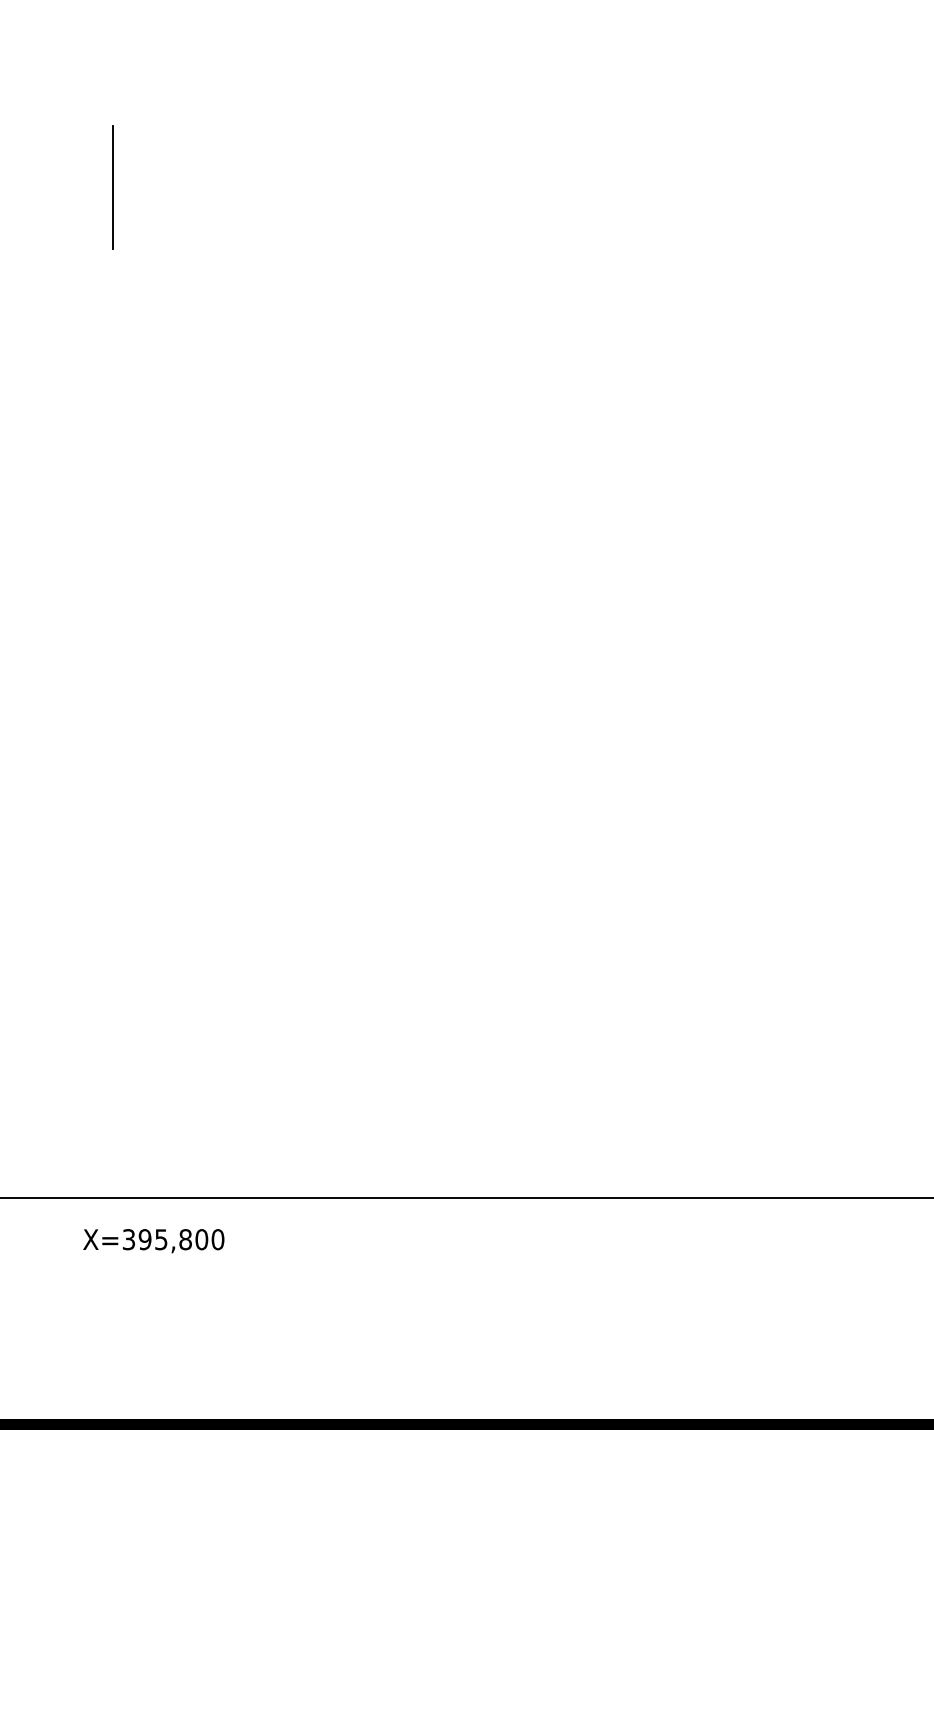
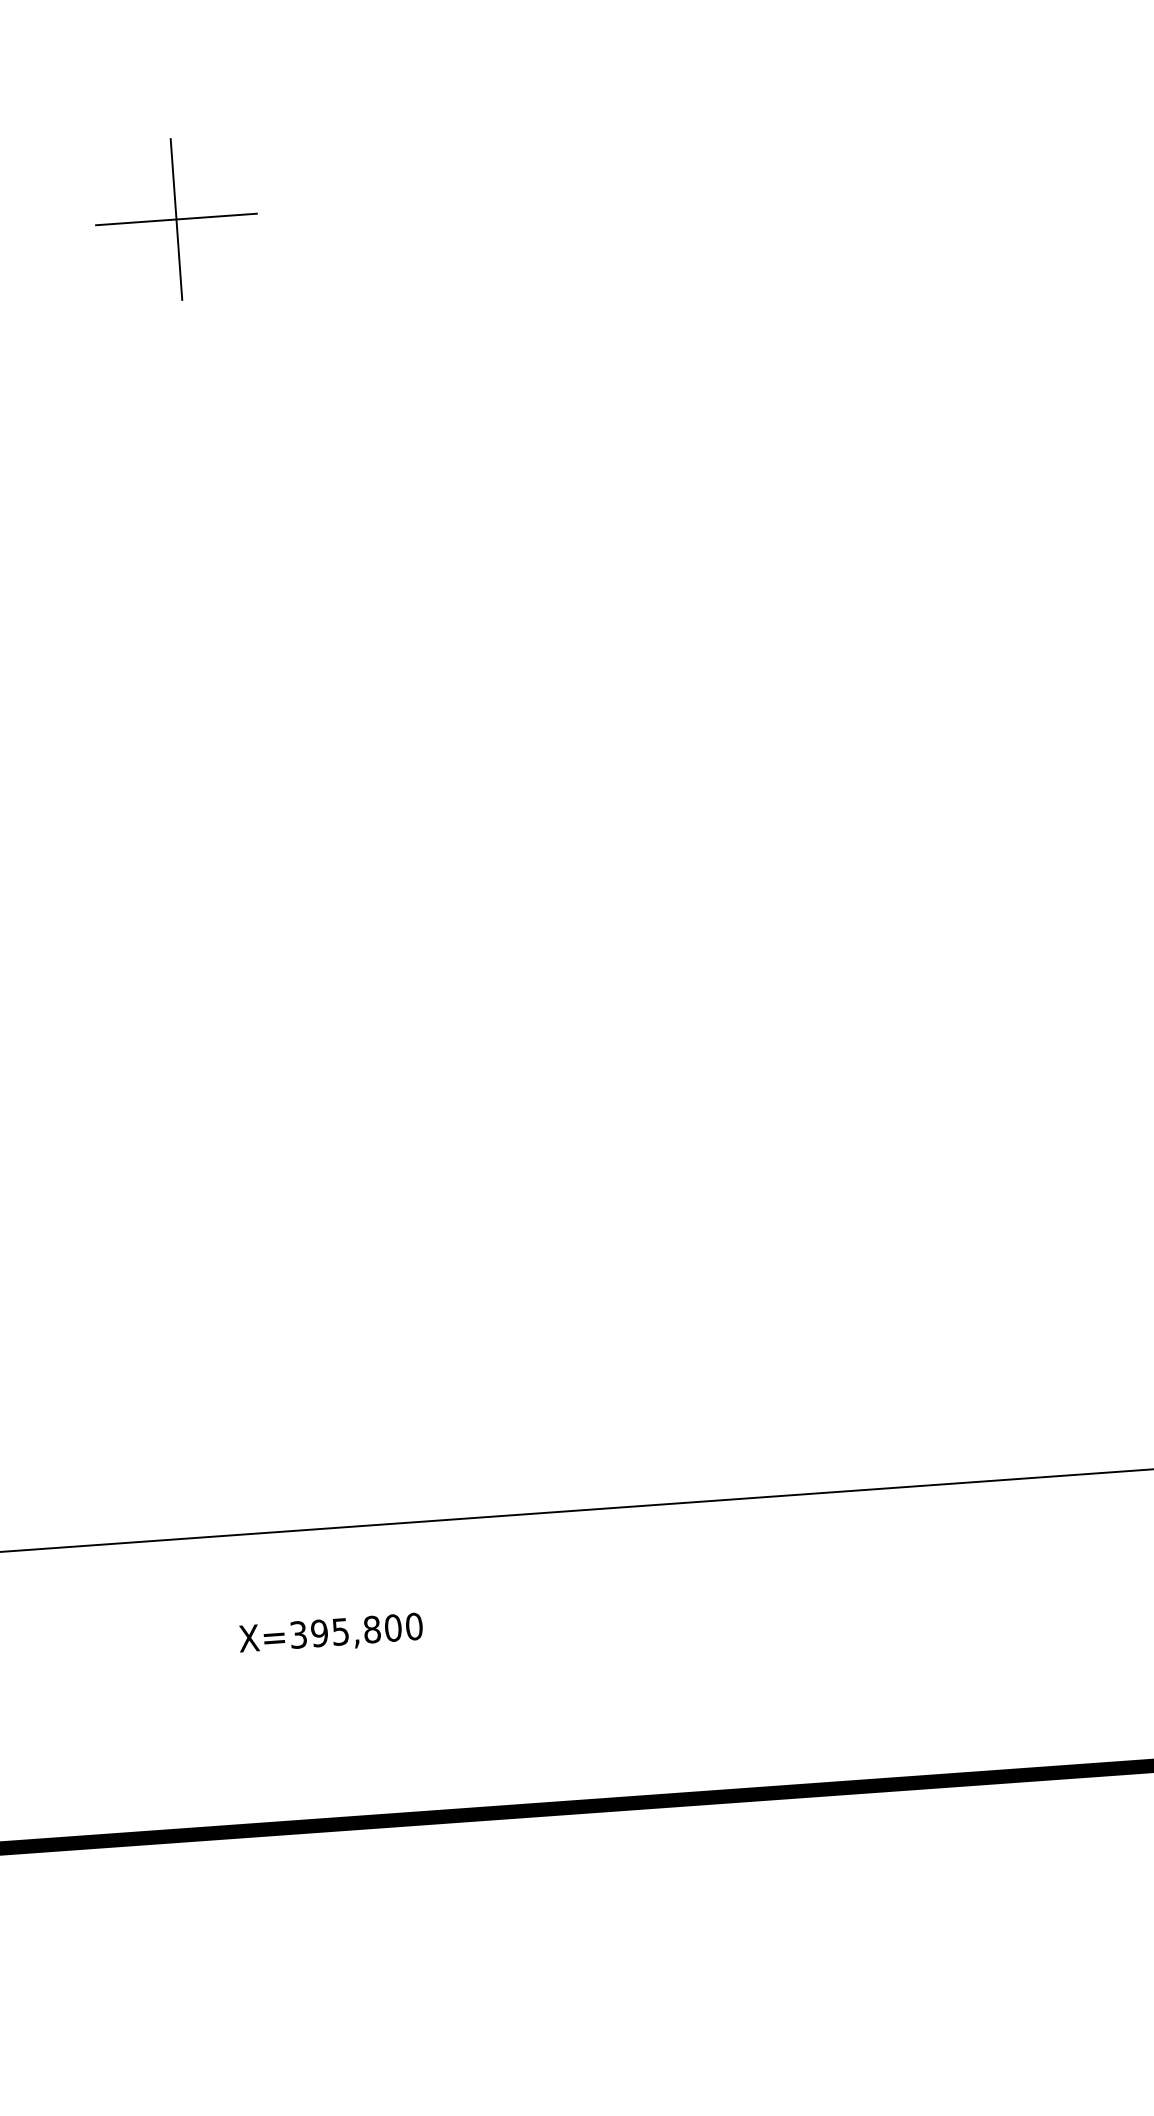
line: (113, 187) -> (176, 219), added
text: (153, 1241) -> (330, 1634), moved

